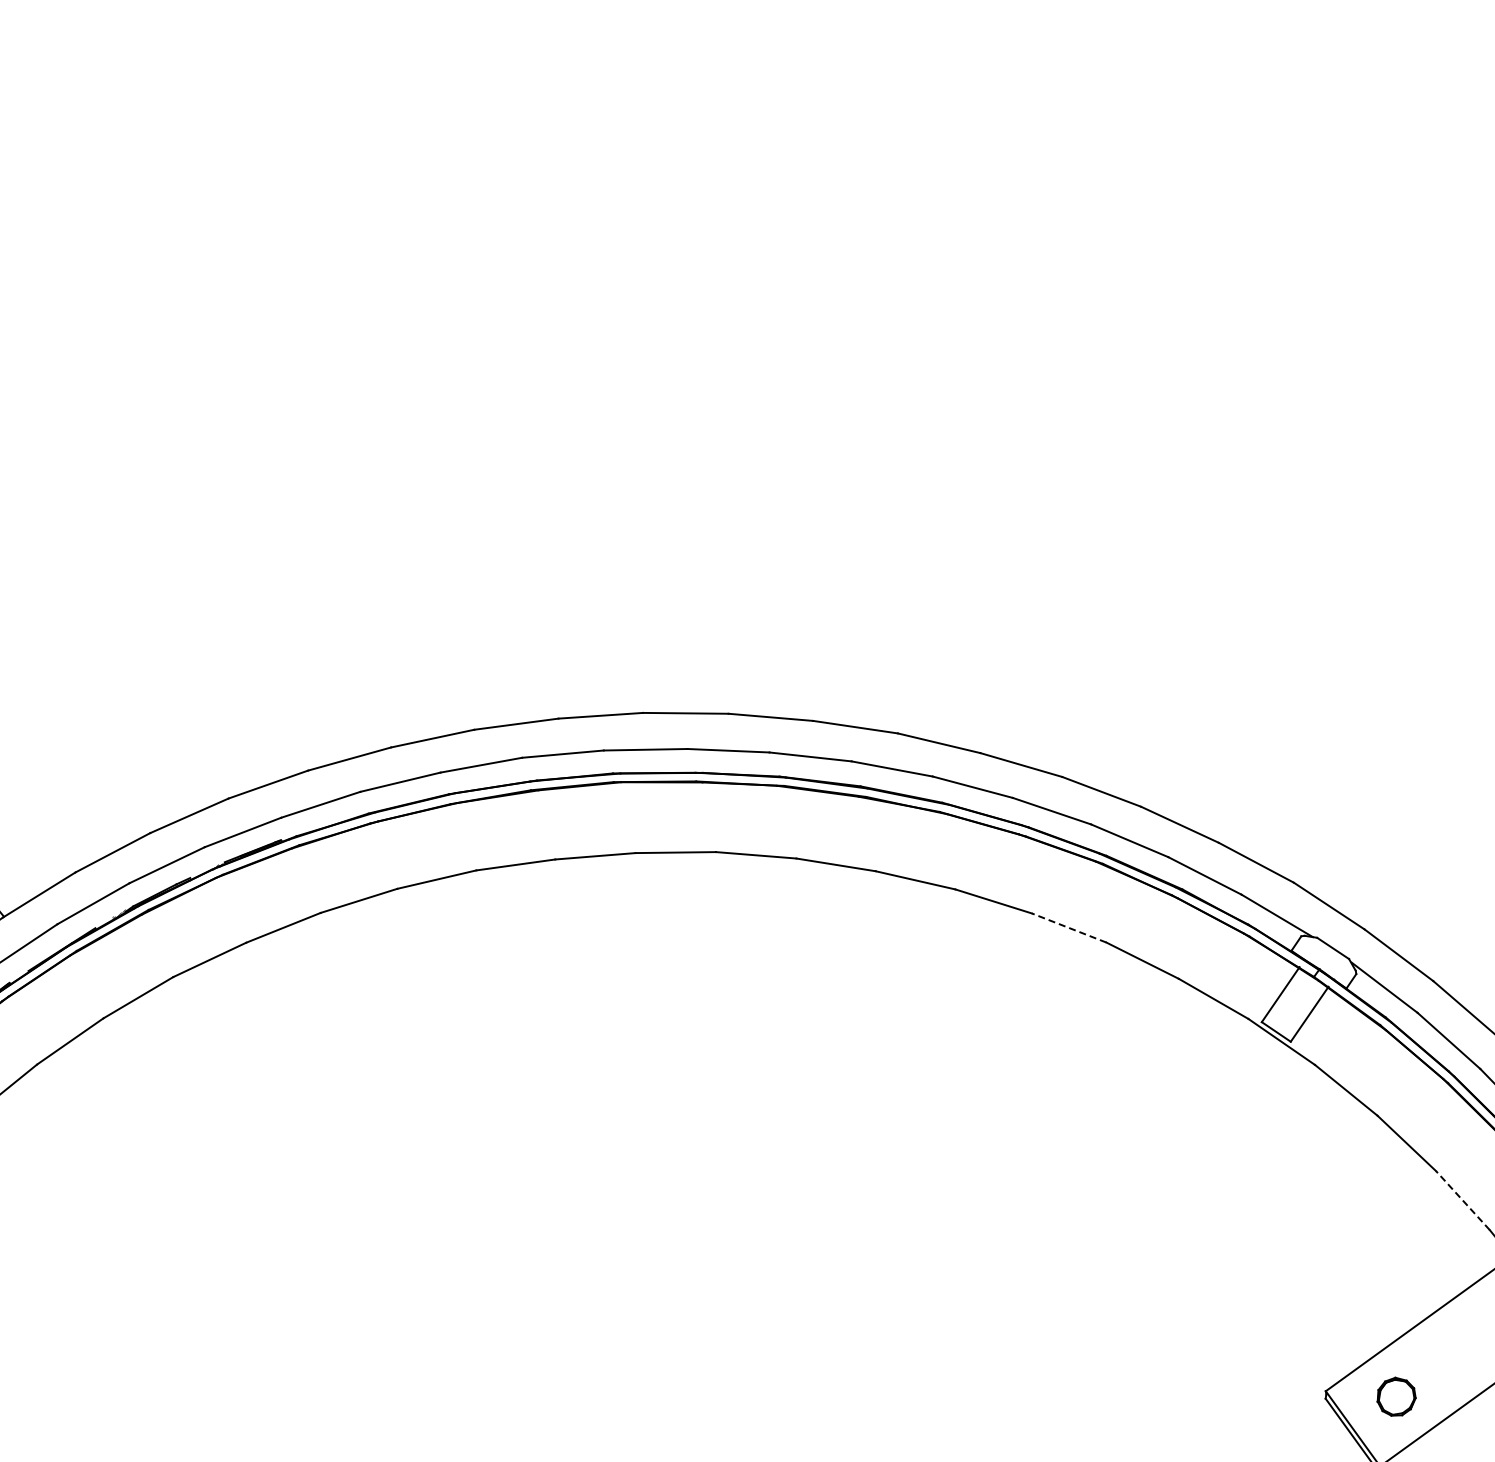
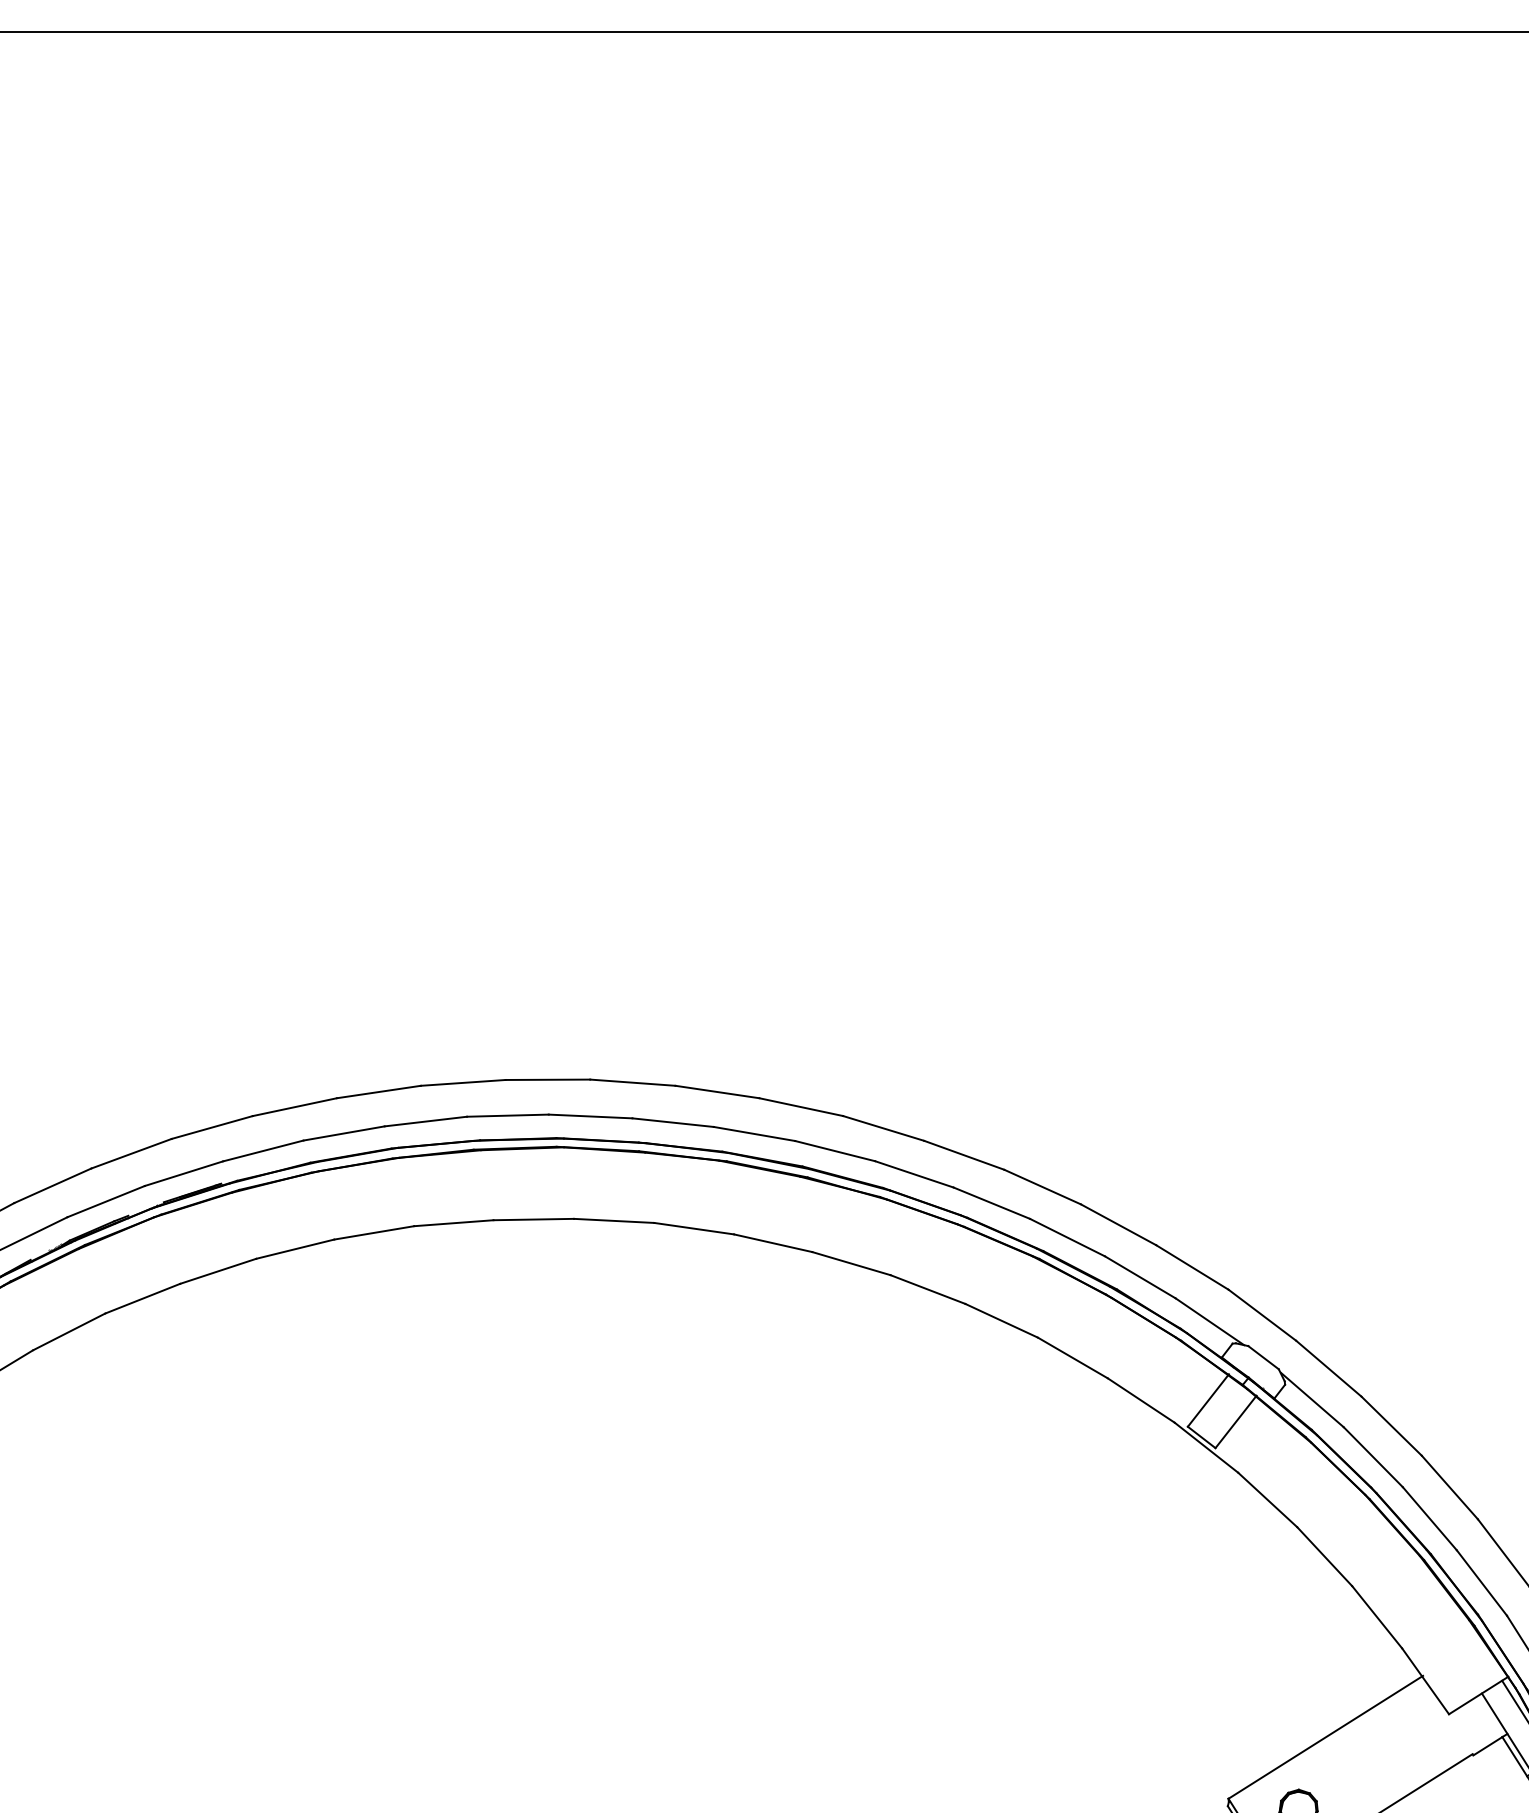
line: (1068, 927) -> (1001, 1320), dashed -> solid
line: (1463, 1200) -> (1377, 1617), dashed -> solid

